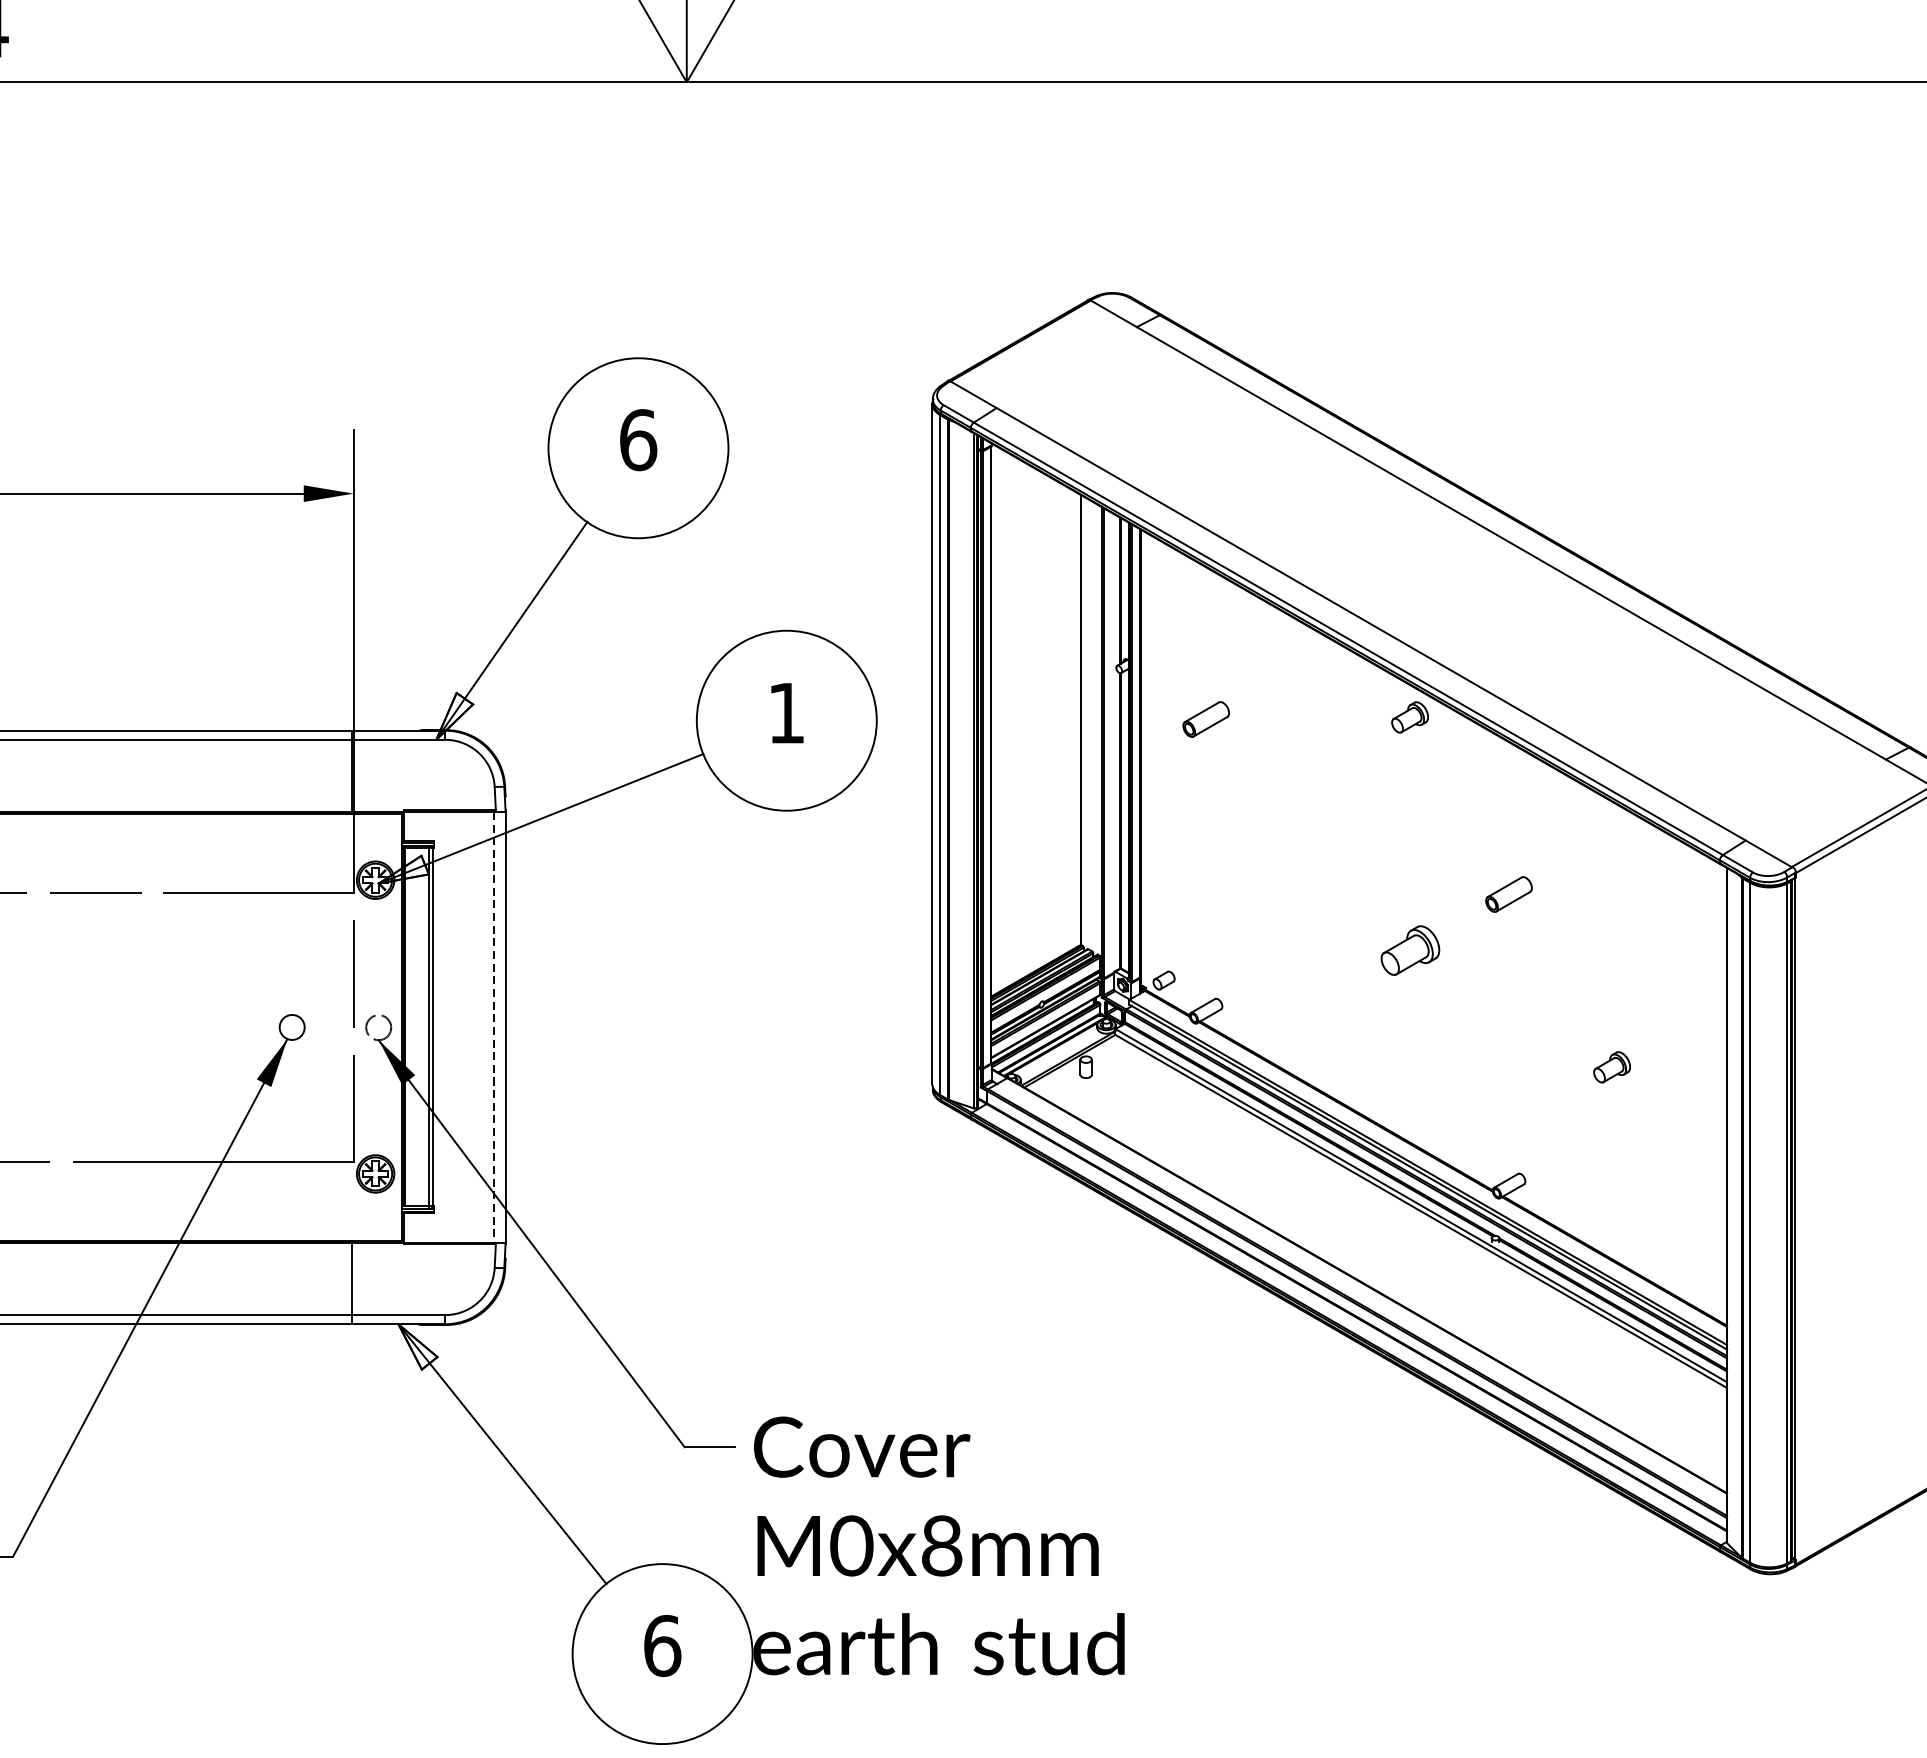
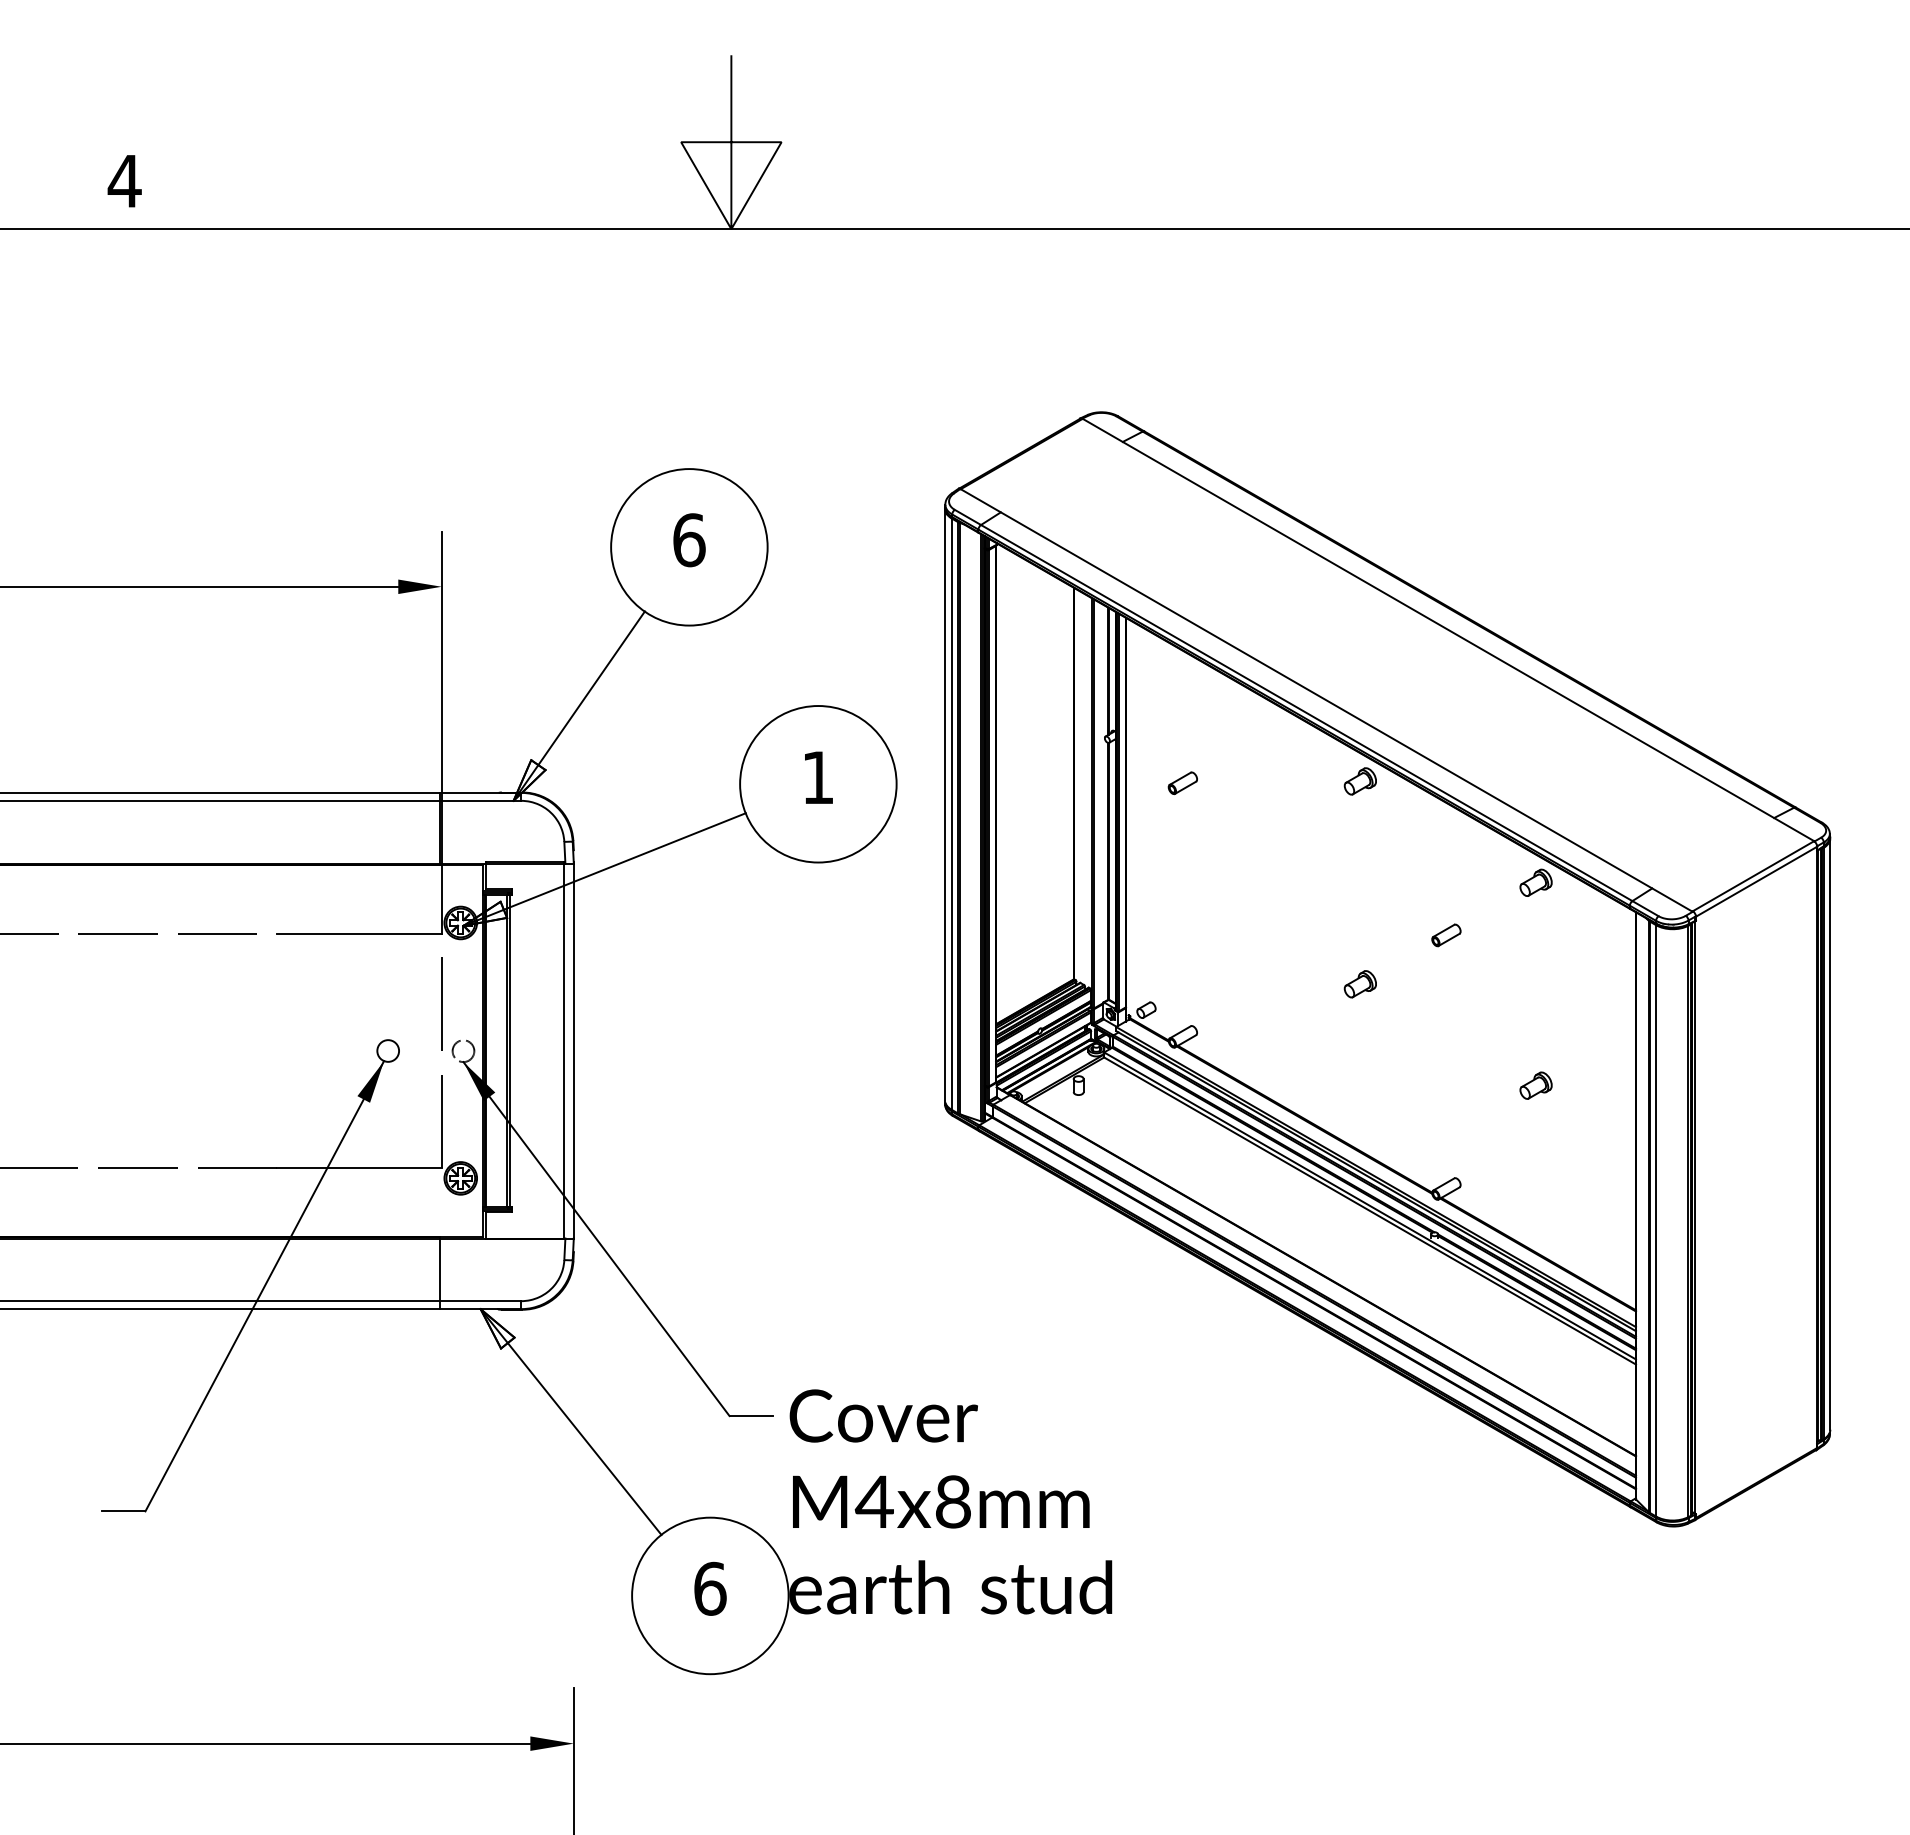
part: (1205, 719) -> (1182, 783), size x0.71
part: (1611, 833) -> (1535, 882), added
part: (1509, 894) -> (1446, 935), size x0.71
part: (1409, 950) -> (1359, 984), size x0.62
line: (494, 1028) -> (564, 1051), dashed -> solid
text: (850, 1545) -> (873, 1501), M0x8mm -> M4x8mm

